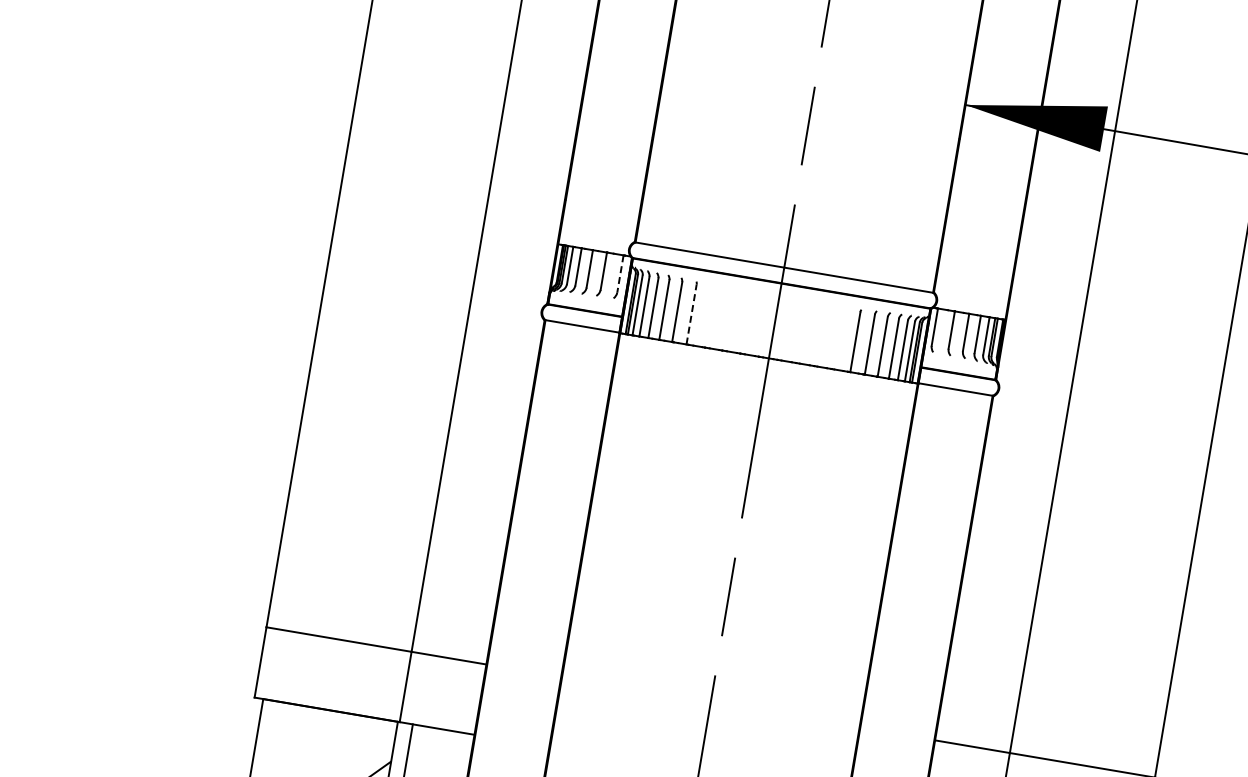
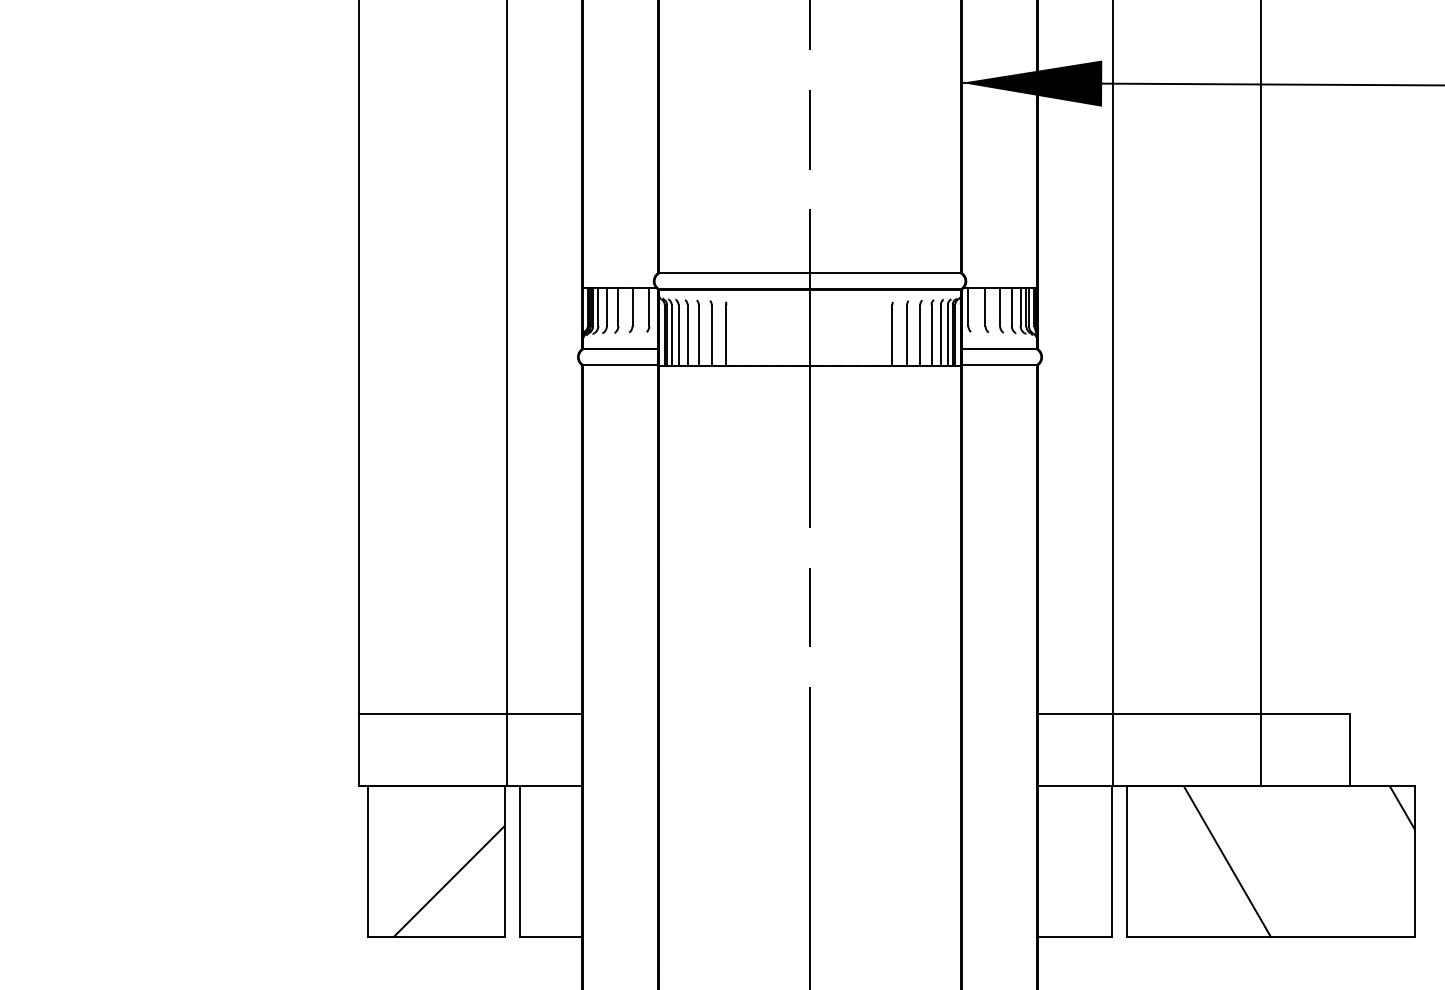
line: (620, 274) -> (649, 307), dashed -> solid
line: (691, 313) -> (726, 334), dashed -> solid

